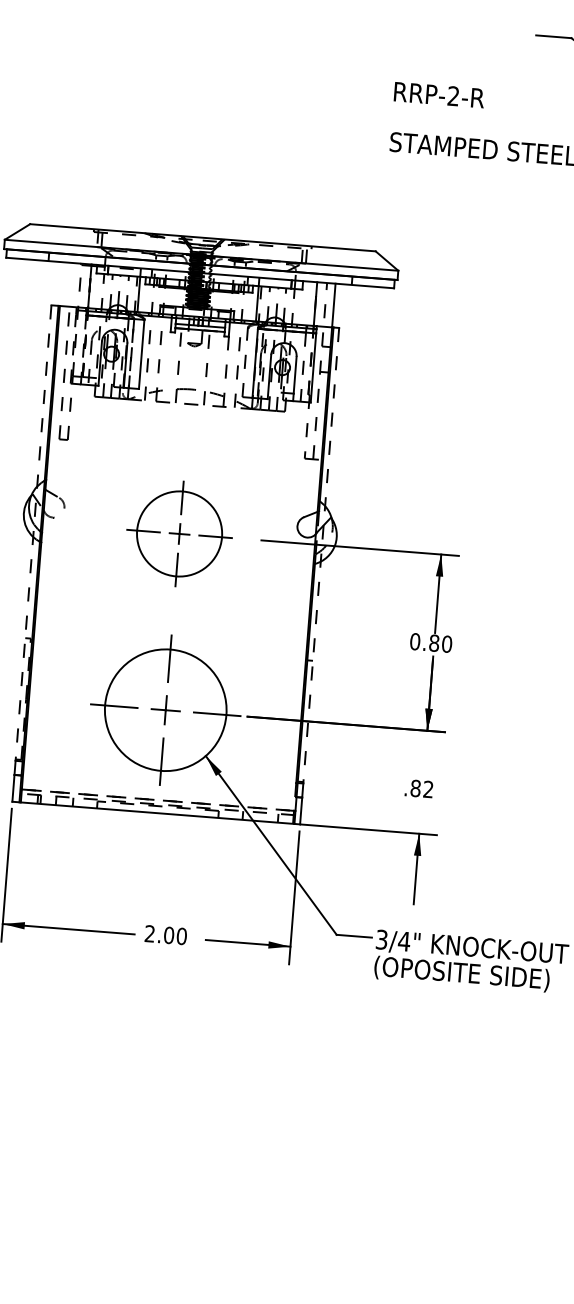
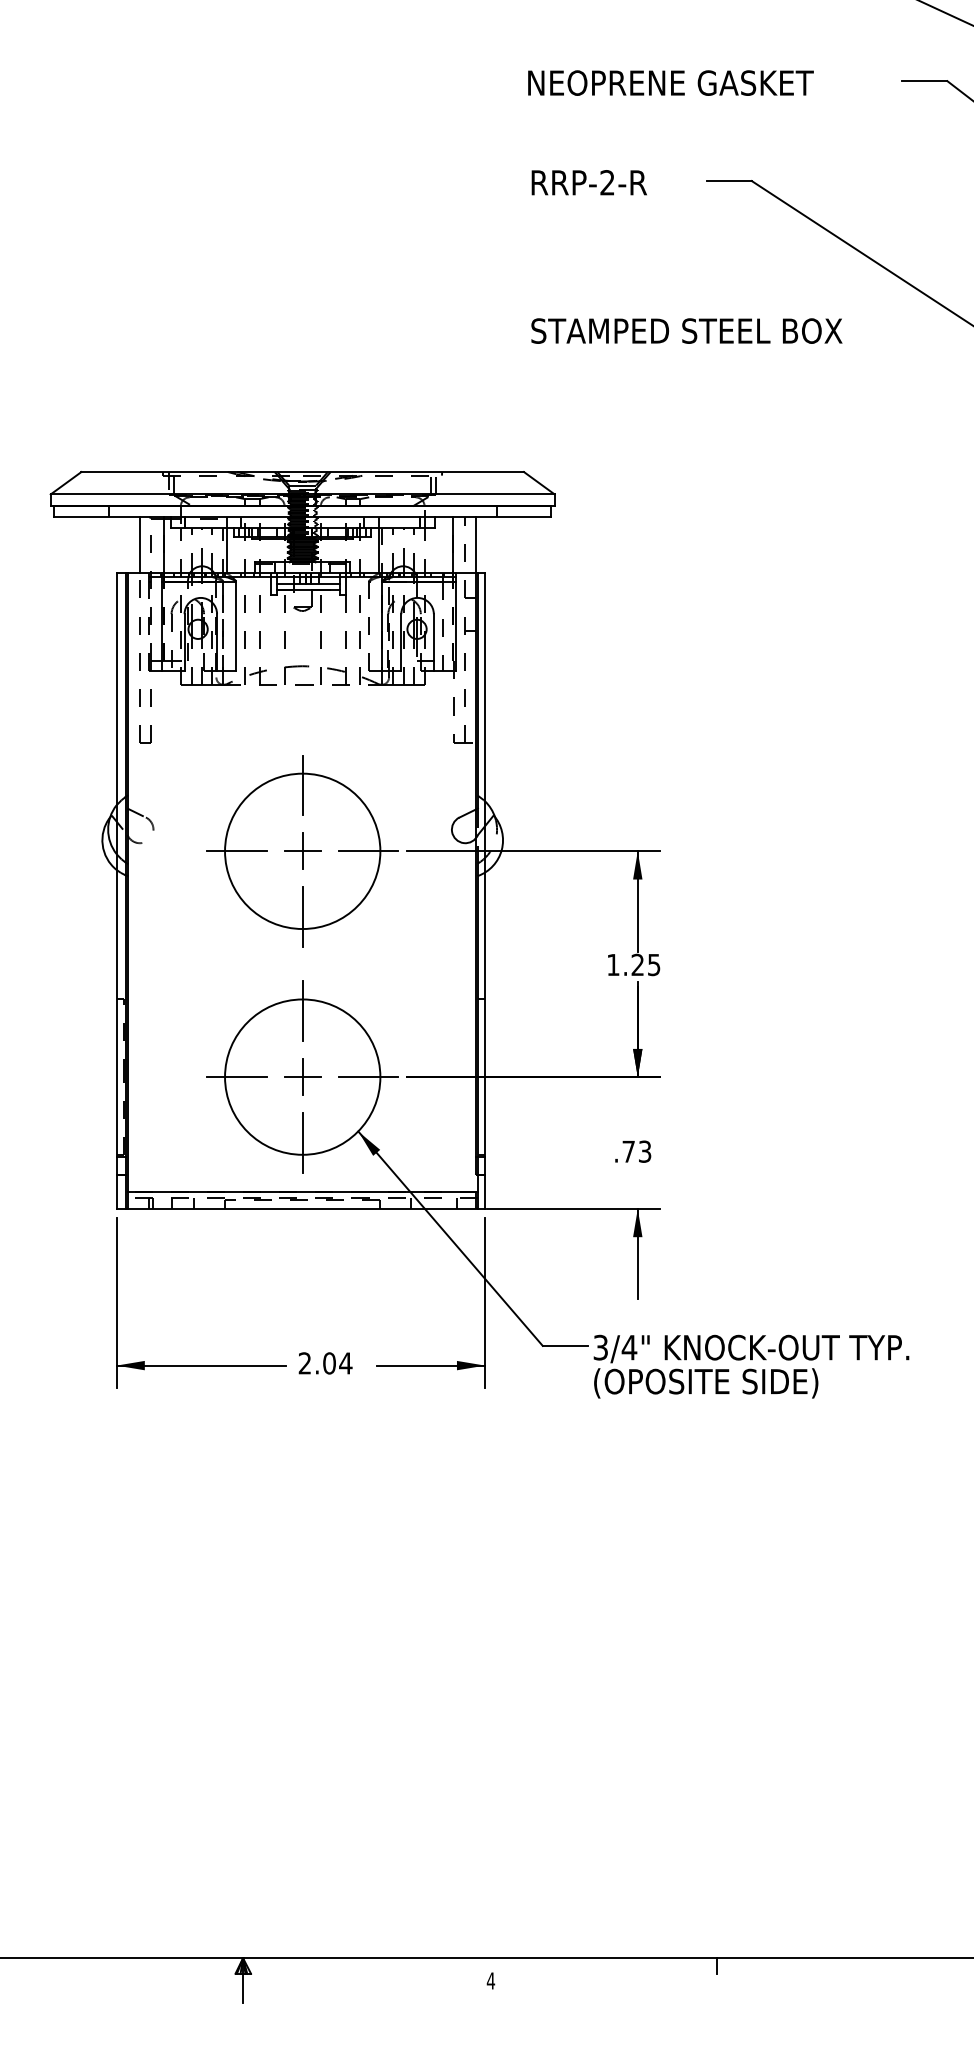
text: (438, 94) -> (588, 182), moved
line: (71, 285) -> (140, 545), added
line: (83, 350) -> (162, 627), dashed -> solid
line: (33, 532) -> (116, 864), dashed -> solid
part: (179, 534) -> (302, 851), size x1.43
line: (321, 555) -> (485, 864), dashed -> solid
text: (430, 642) -> (633, 964), 0.80 -> 1.25
text: (421, 788) -> (636, 1151), .82 -> .73
line: (159, 800) -> (303, 1192), dashed -> solid
text: (181, 936) -> (345, 1363), 2.00 -> 2.04

